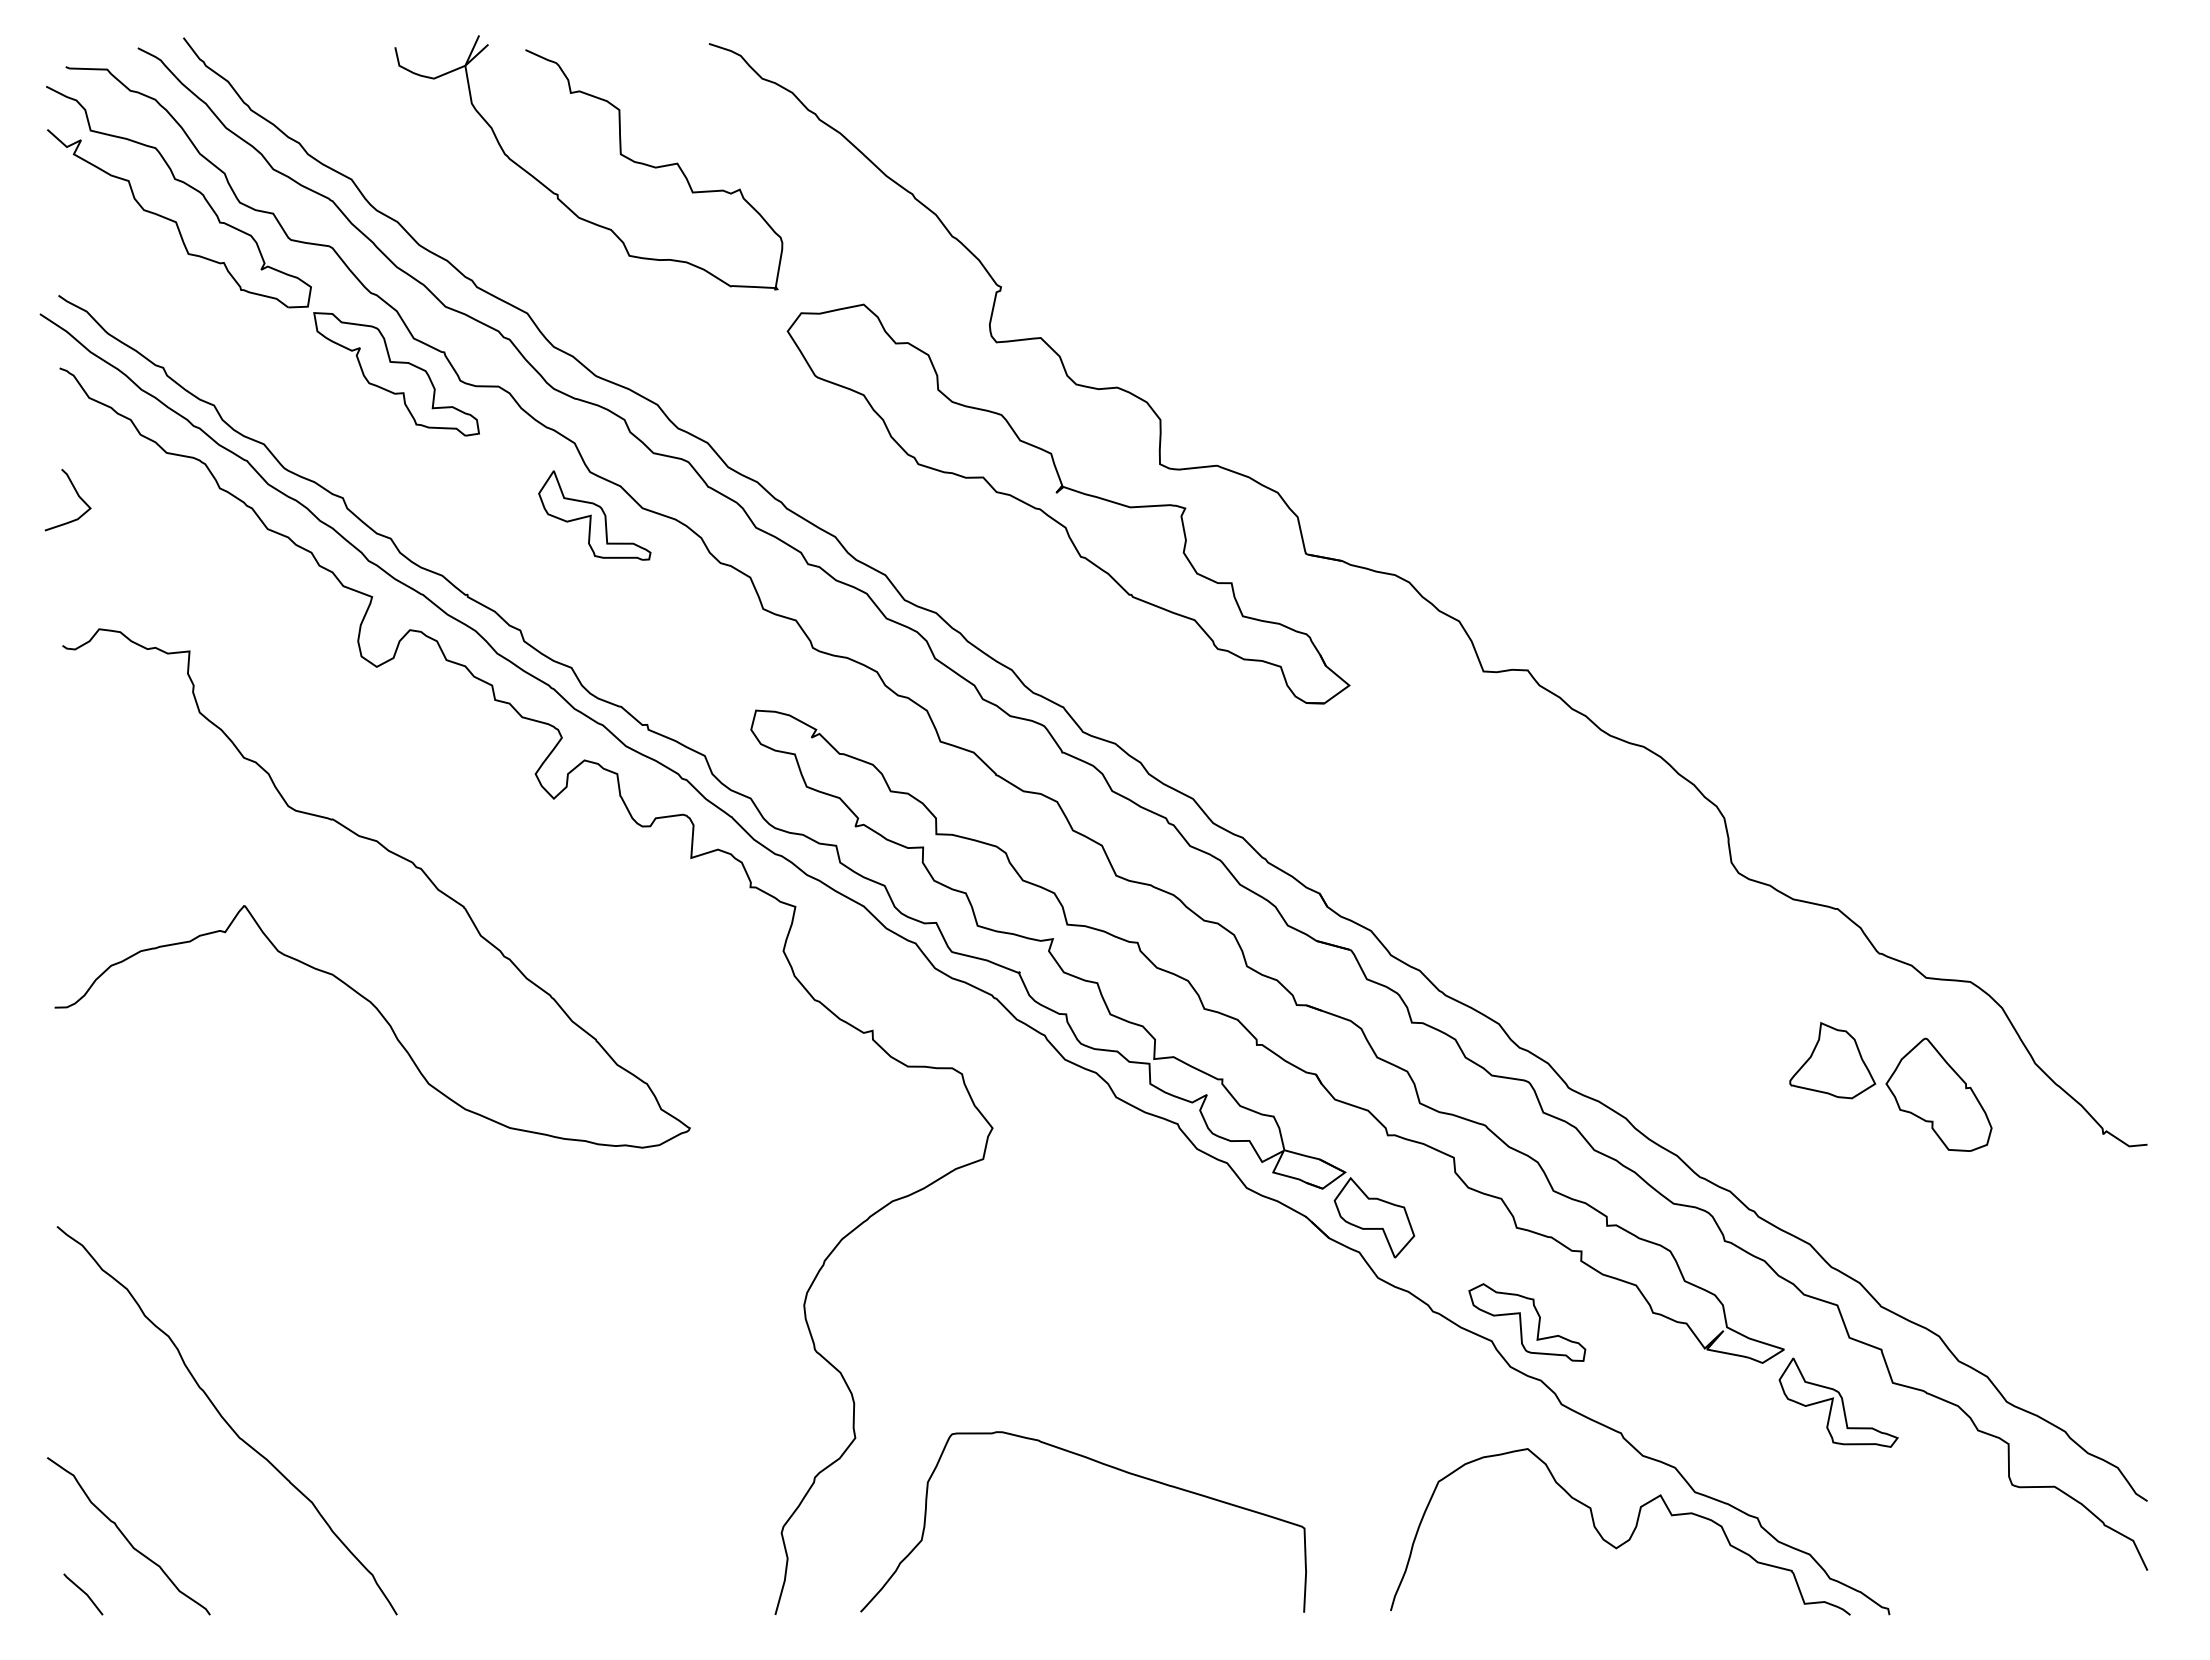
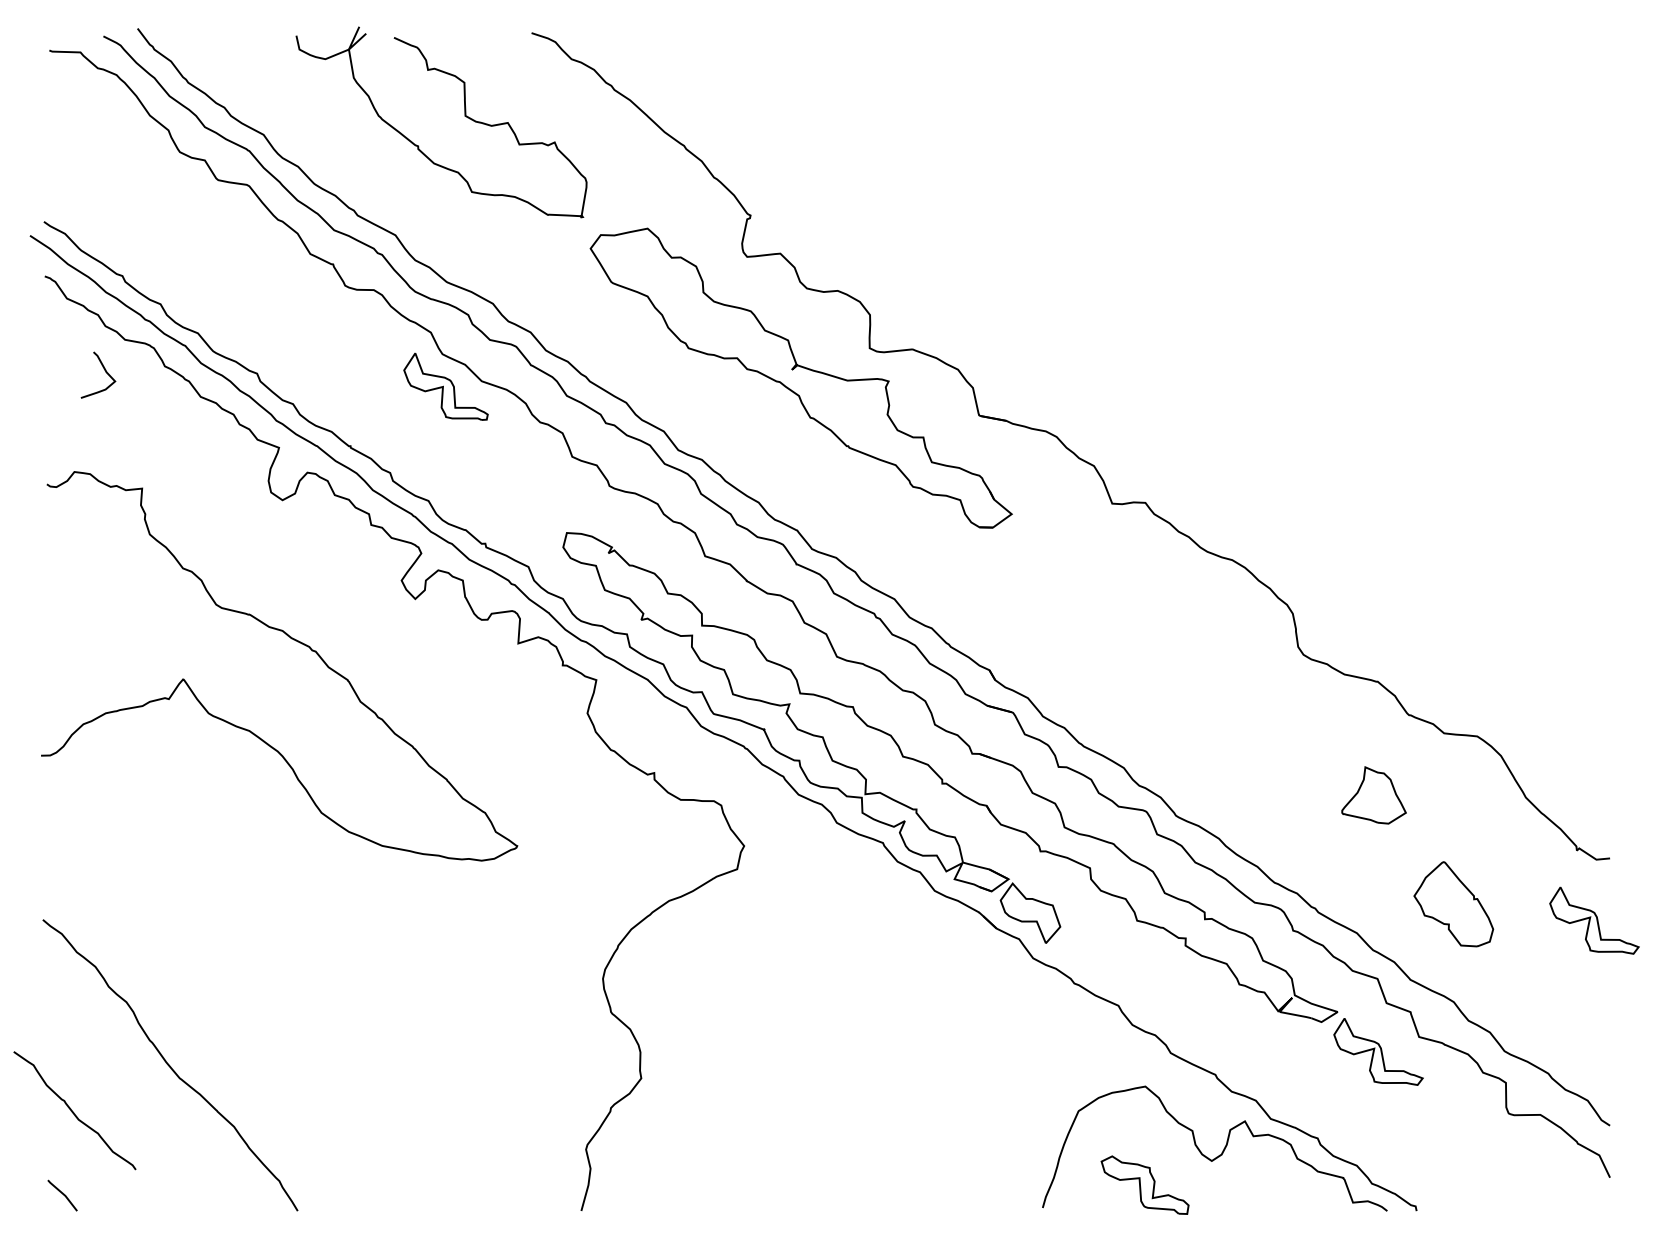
part: (262, 261) -> (196, 196), removed
curve: (77, 495) -> (105, 371), moved
part: (1938, 1094) -> (1453, 904), moved
part: (2126, 1227) -> (1594, 920), added
part: (1527, 1322) -> (1145, 1185), moved
curve: (1101, 1464) -> (825, 1098), removed
curve: (126, 1537) -> (73, 1111), moved

